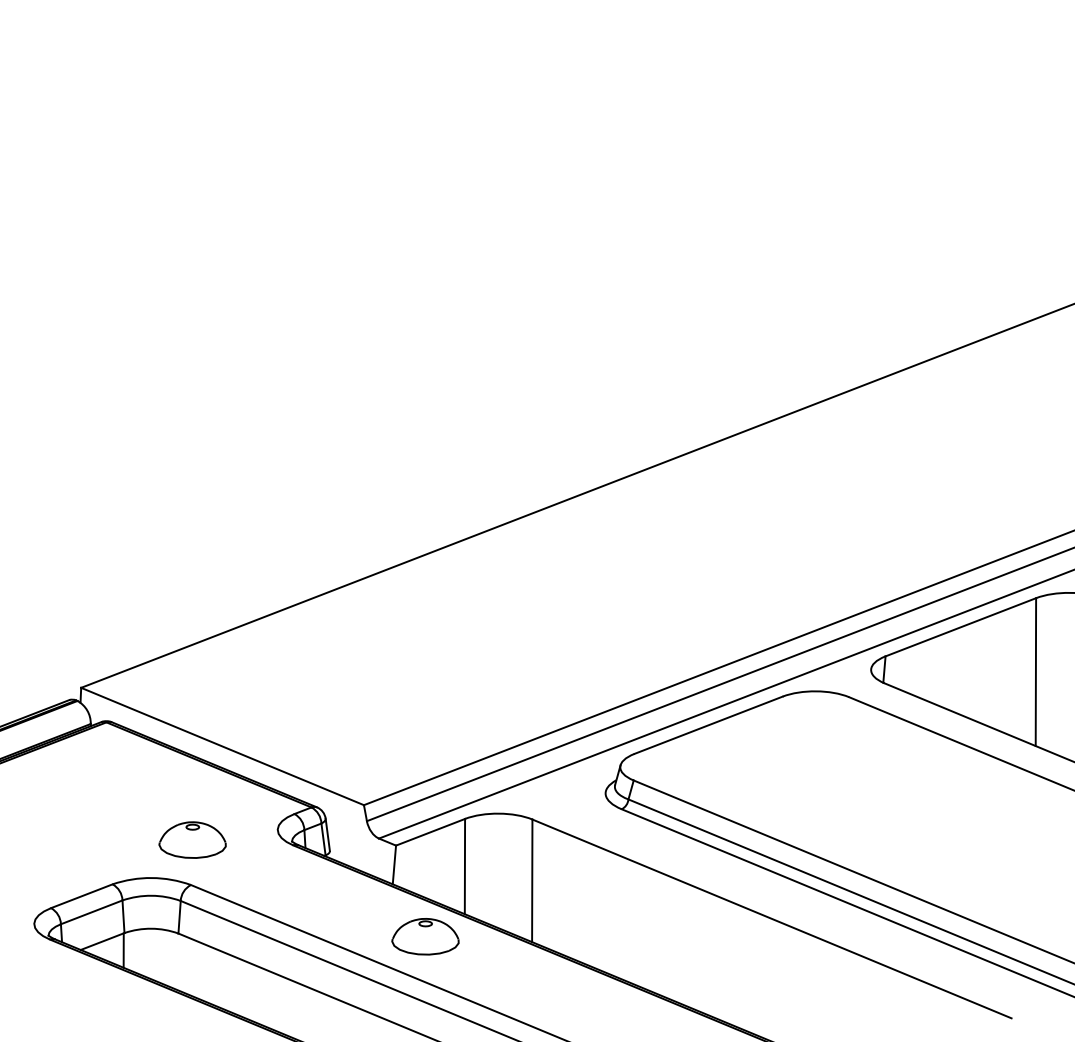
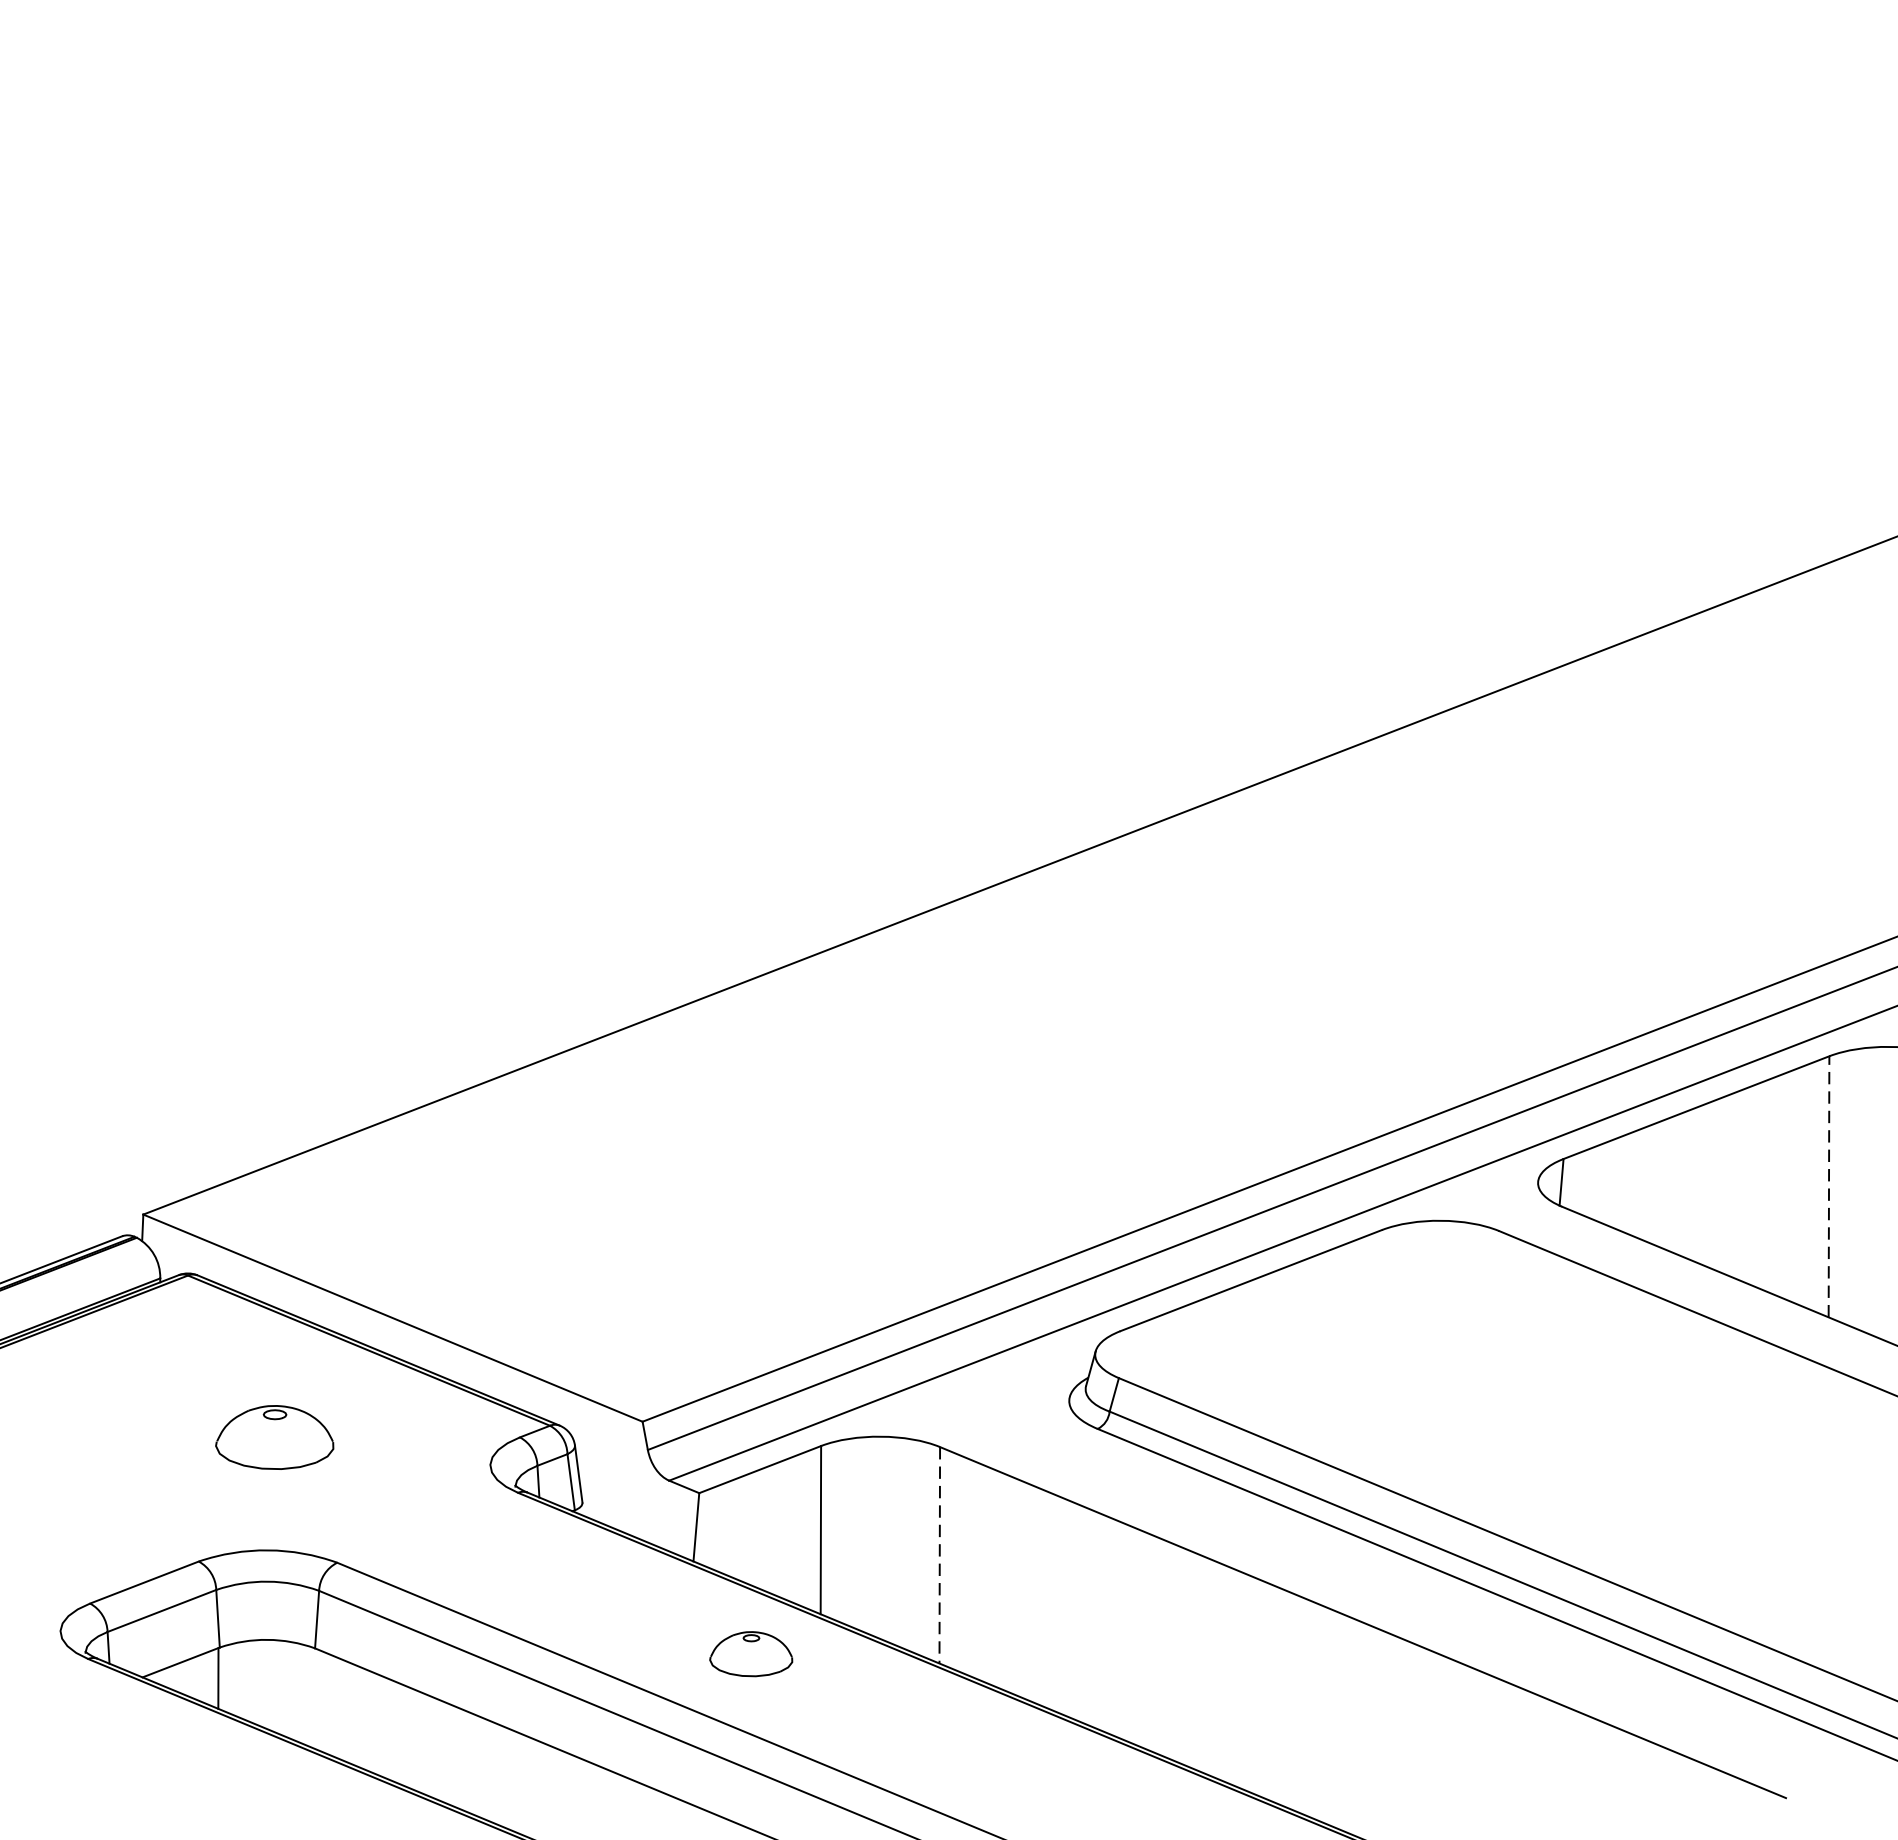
line: (1035, 672) -> (1828, 1187), solid -> dashed
part: (192, 839) -> (274, 1436), moved
line: (532, 881) -> (940, 1556), solid -> dashed
part: (425, 936) -> (751, 1653), size x0.7

